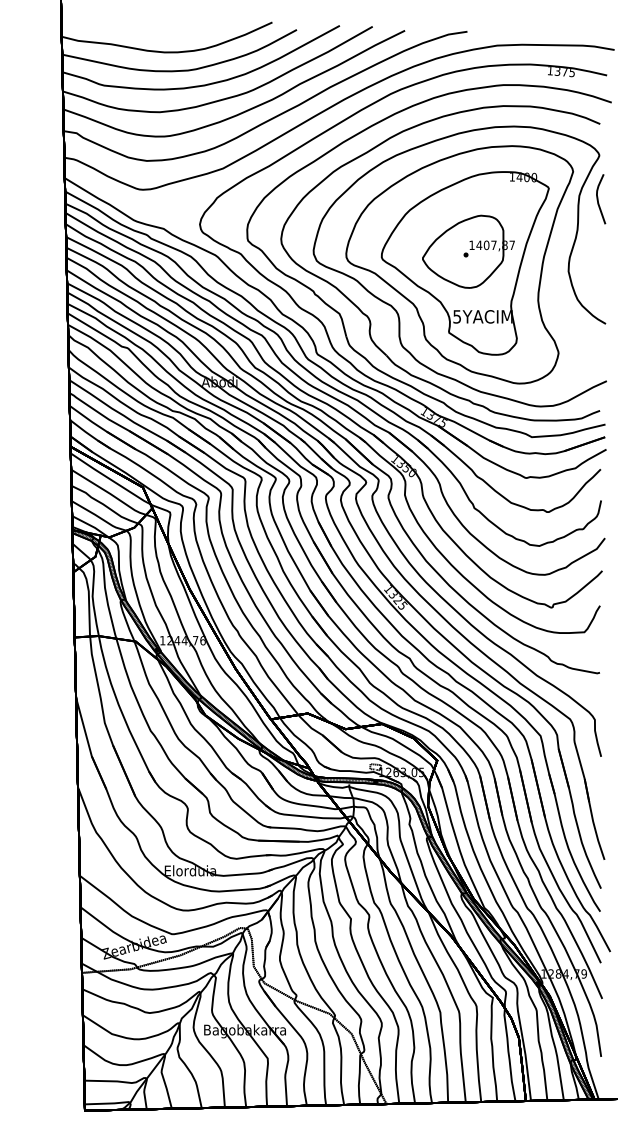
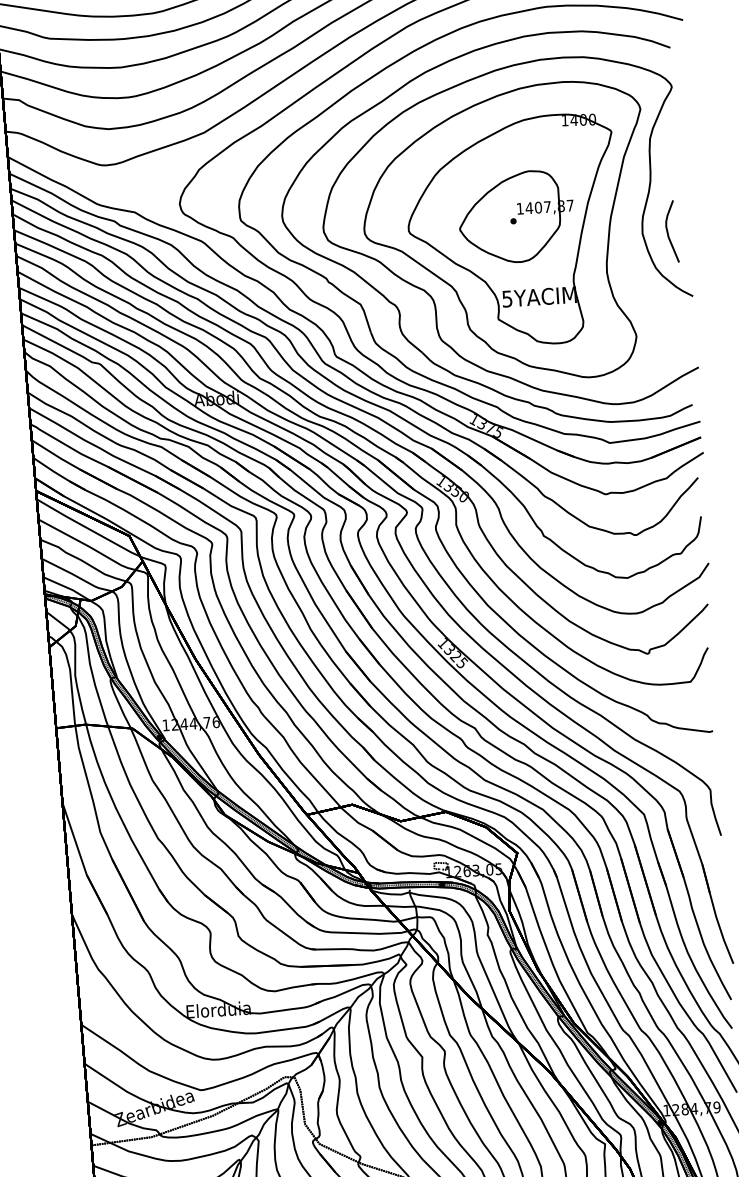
curve: (598, 199) -> (668, 232), moved

